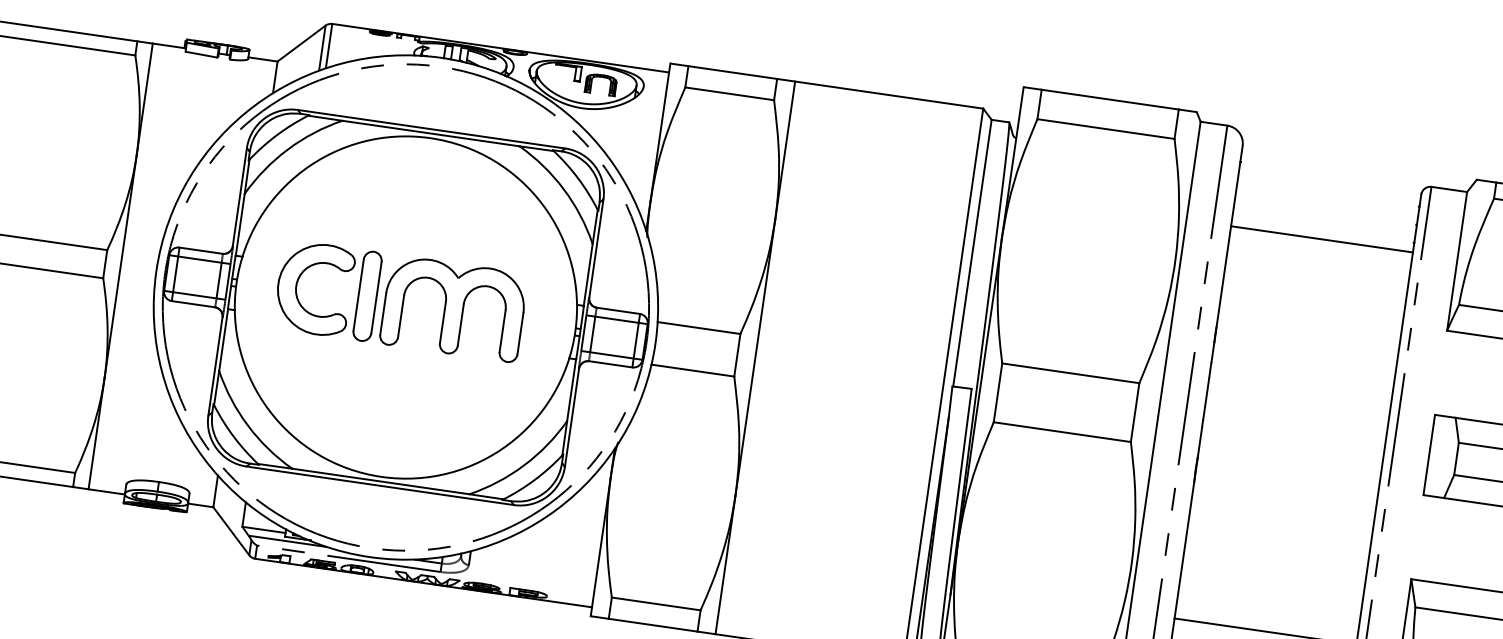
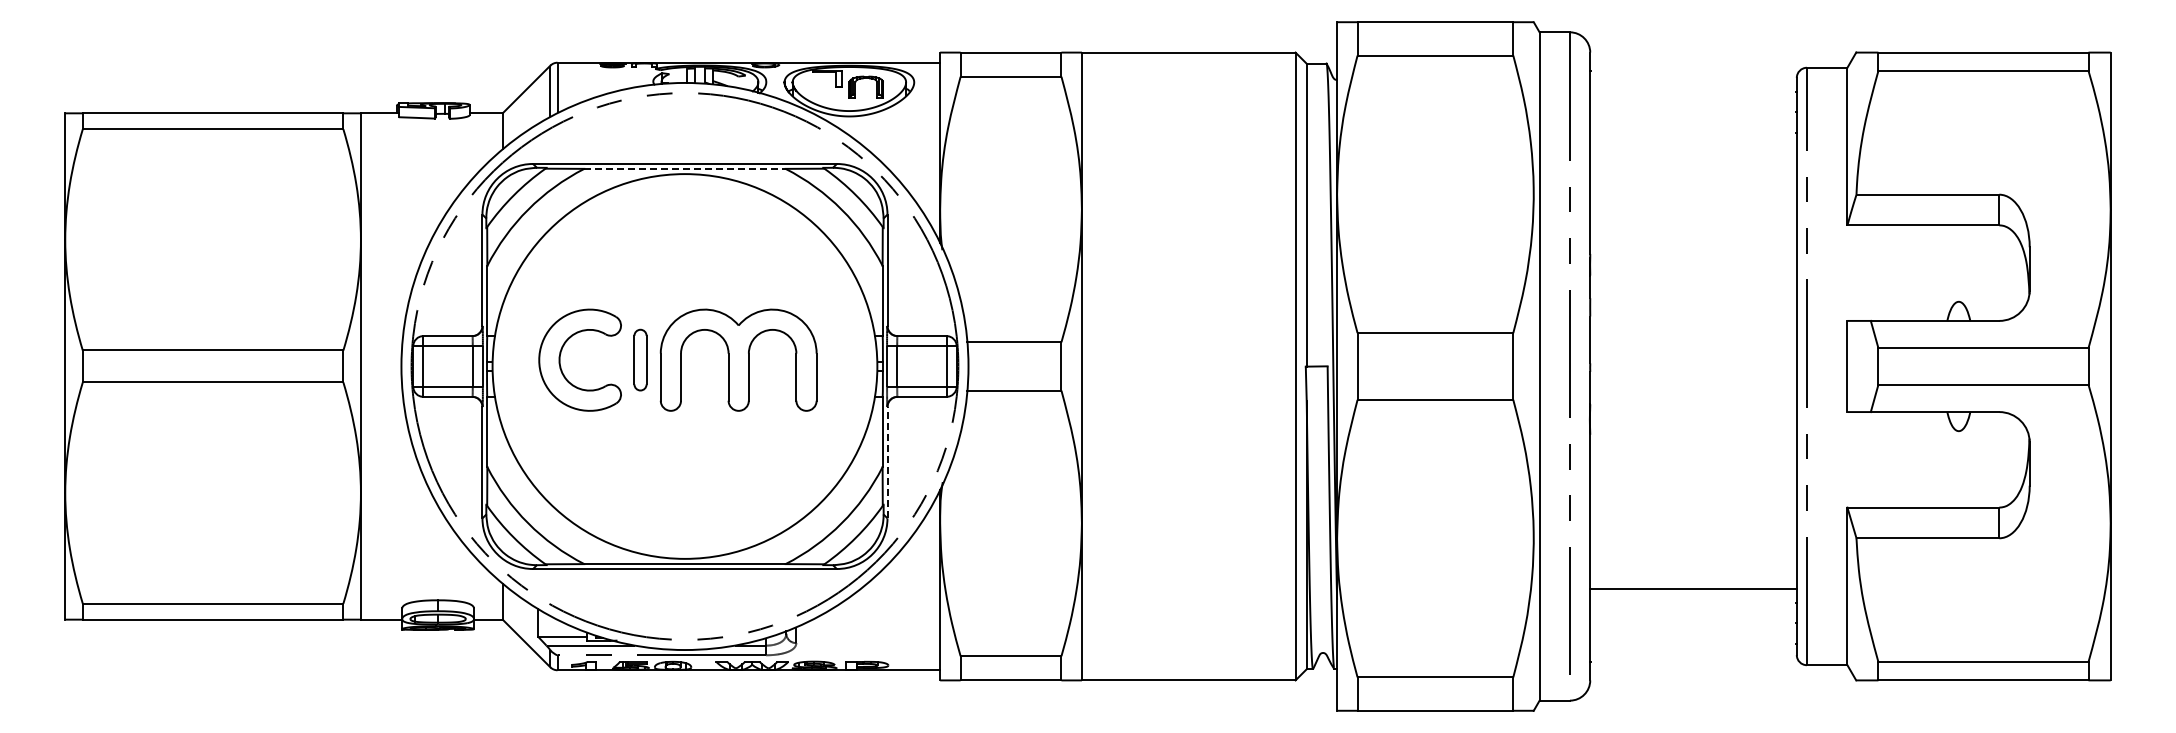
line: (430, 133) -> (684, 168), solid -> dashed
line: (1322, 239) -> (1693, 143), removed
part: (367, 295) -> (640, 359), size x0.6
line: (572, 417) -> (887, 462), solid -> dashed

